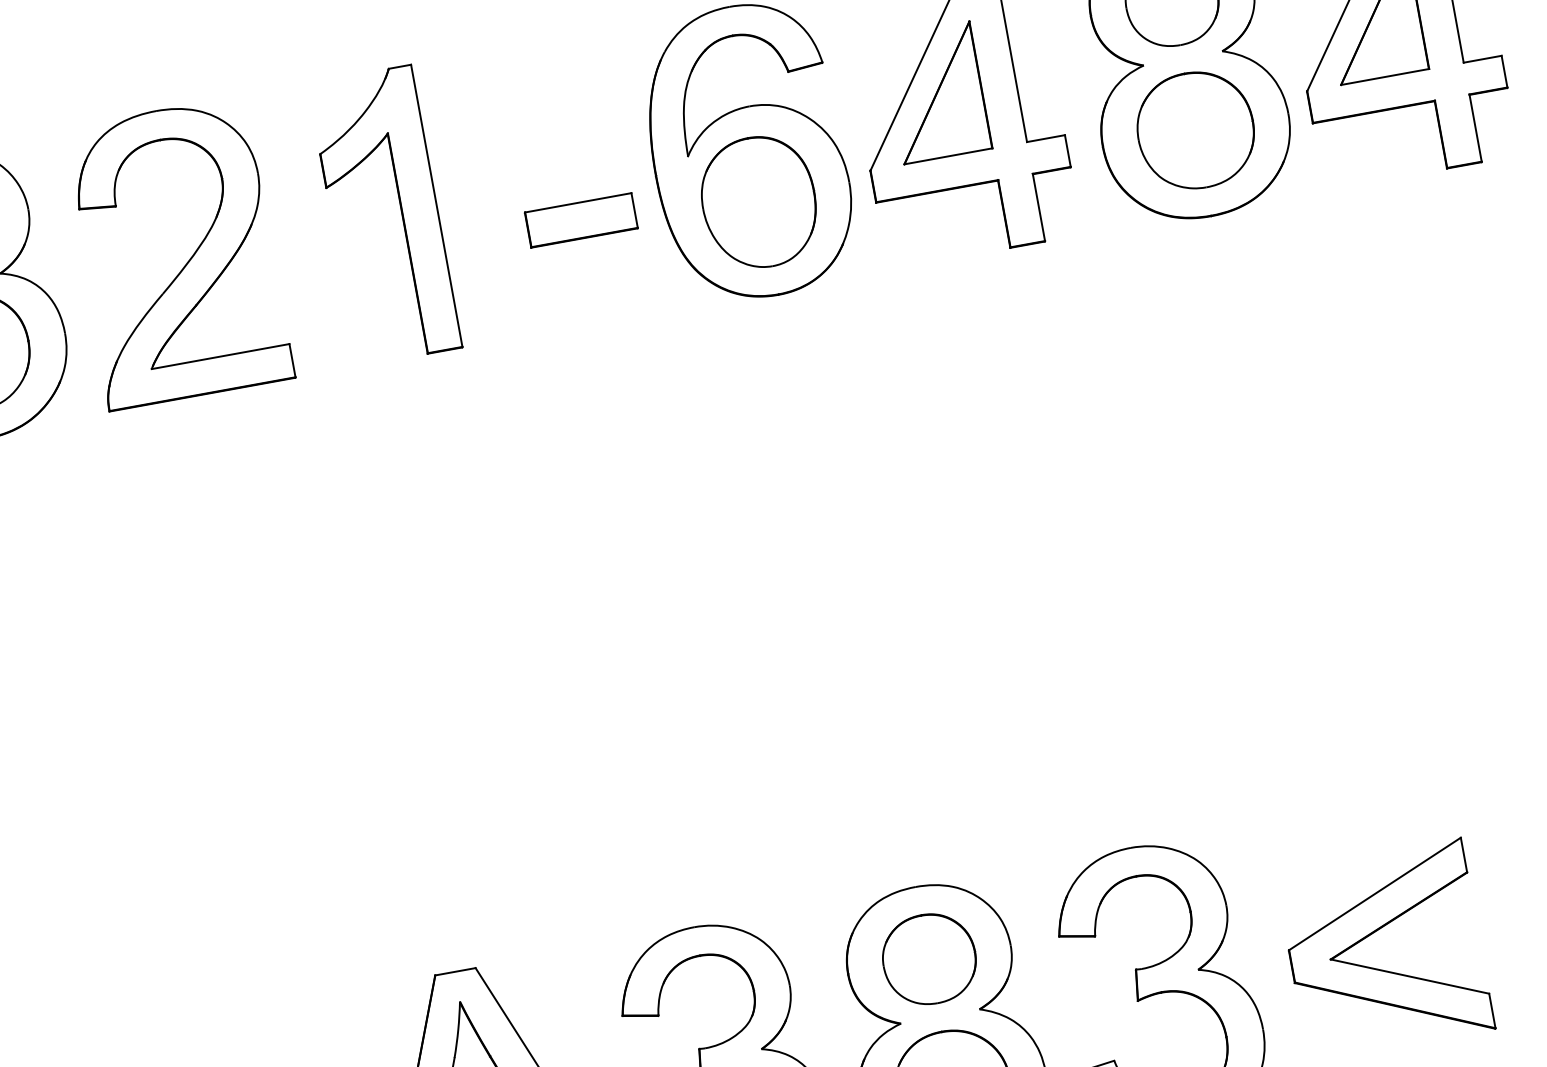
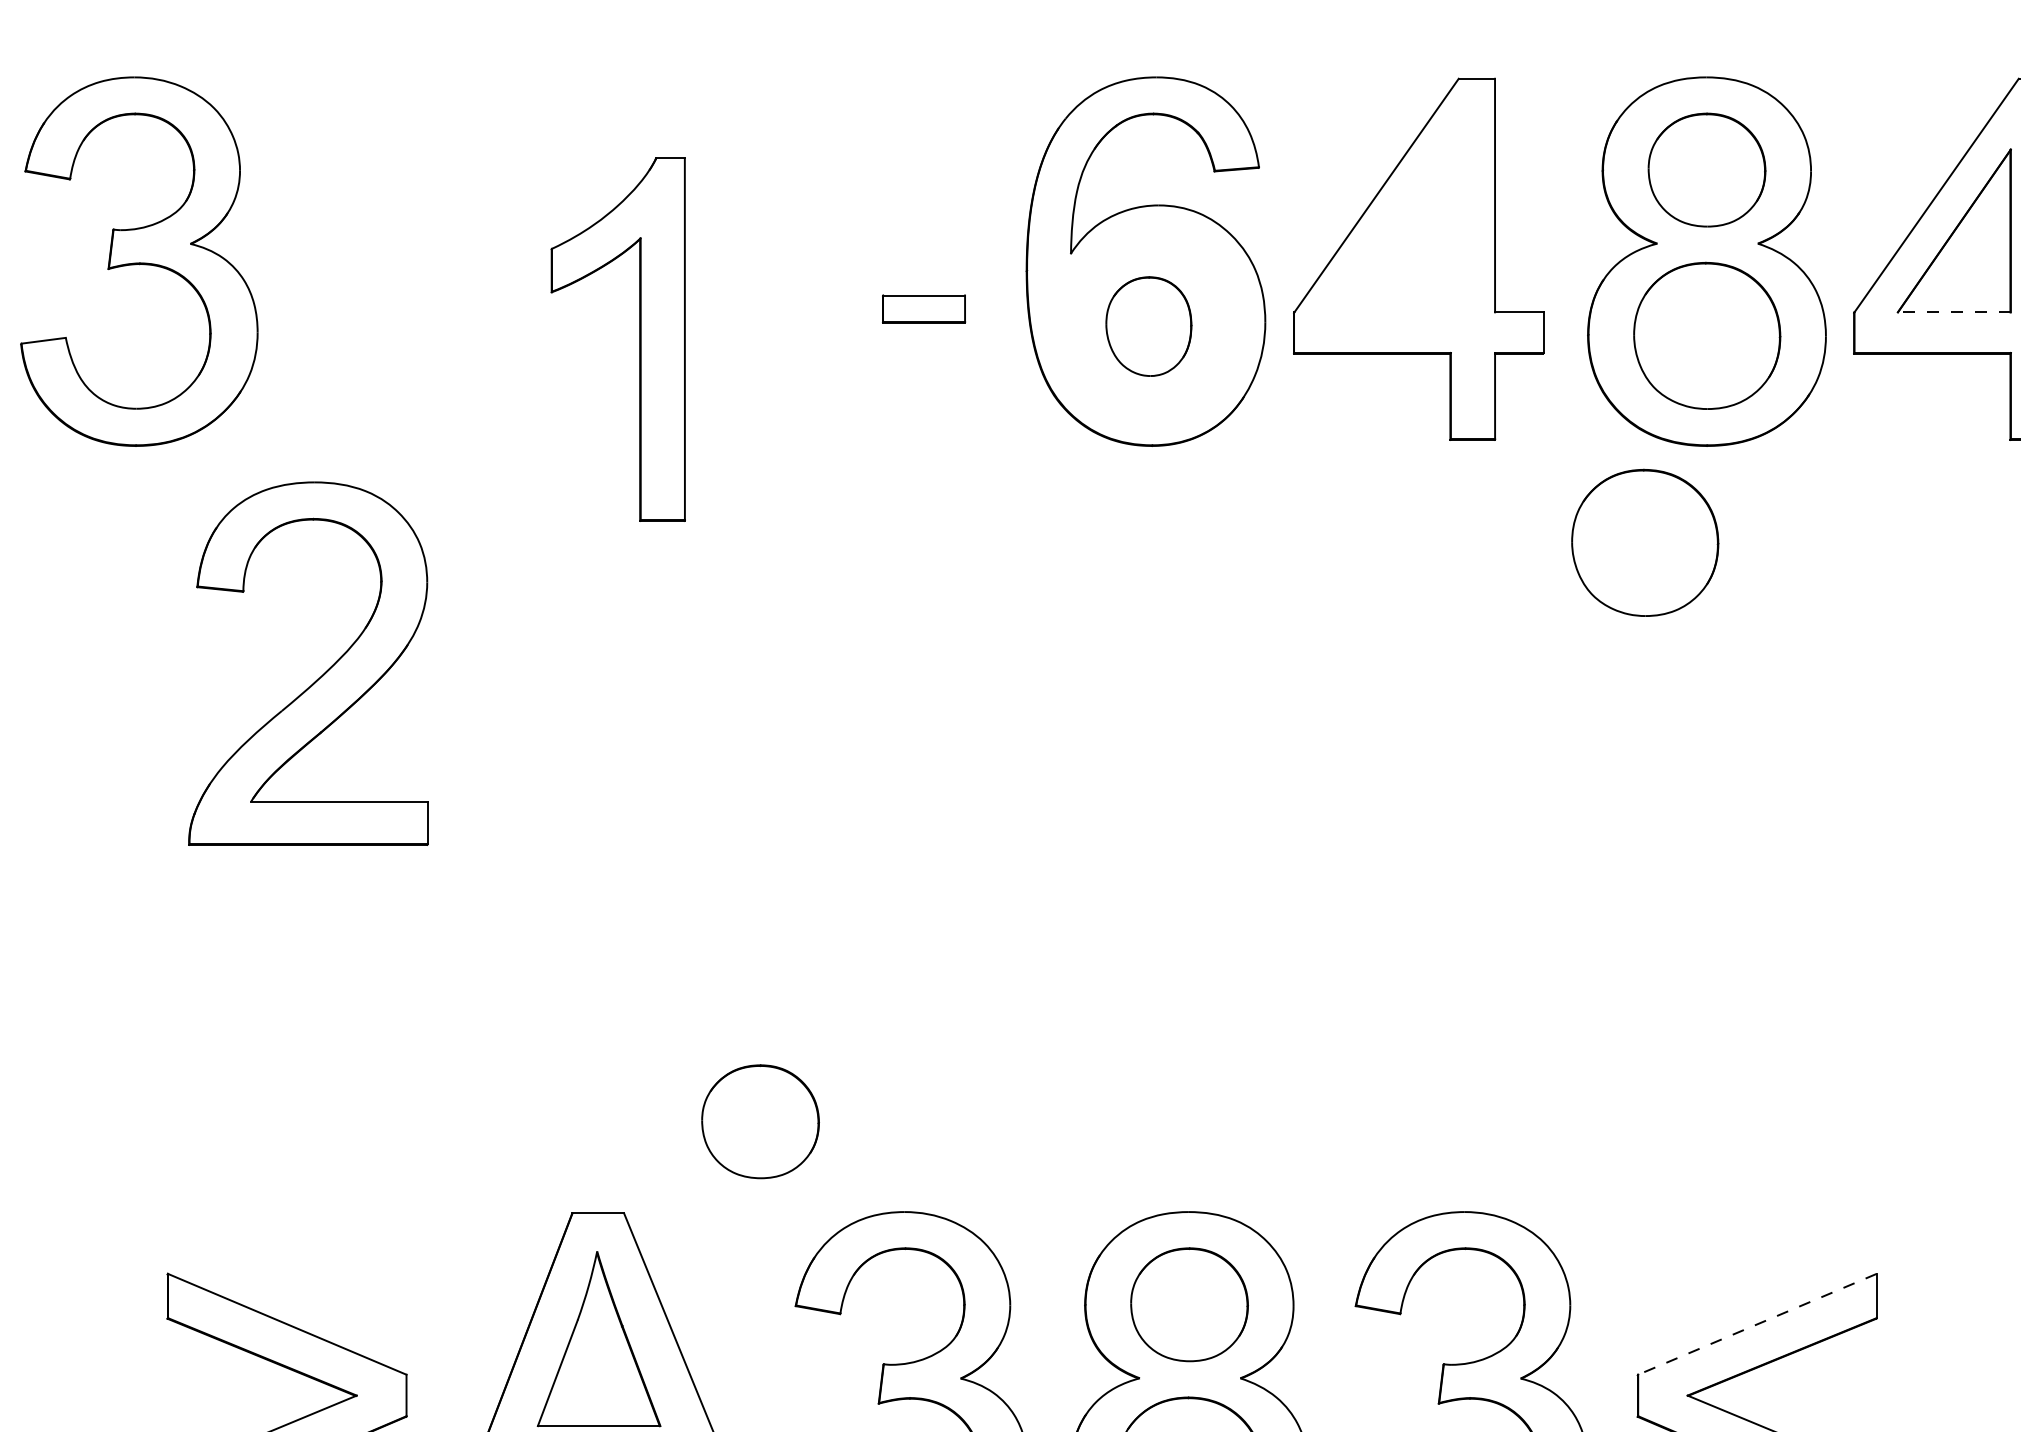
line: (1384, 77) -> (1953, 312), solid -> dashed
part: (936, 92) -> (1393, 230), removed
part: (758, 202) -> (1148, 326), size x0.6
part: (401, 212) -> (639, 339), moved
part: (580, 220) -> (923, 308), size x0.6
part: (185, 263) -> (317, 678), moved
part: (1176, 300) -> (1645, 542), added
part: (568, 877) -> (760, 1121), added
line: (1374, 894) -> (1756, 1324), solid -> dashed

